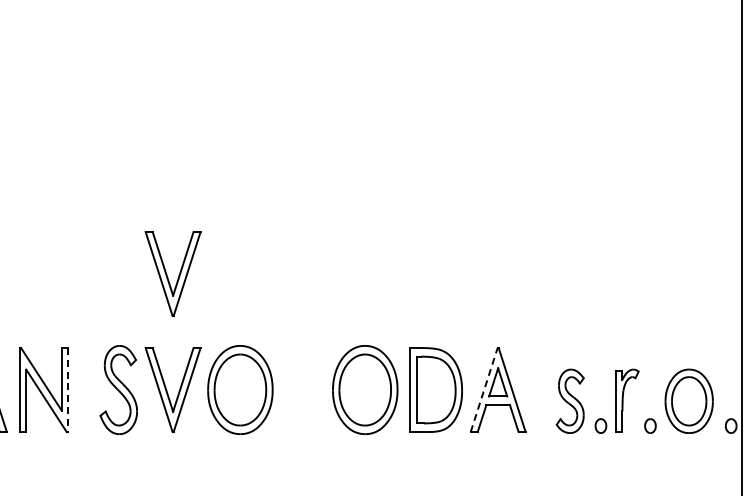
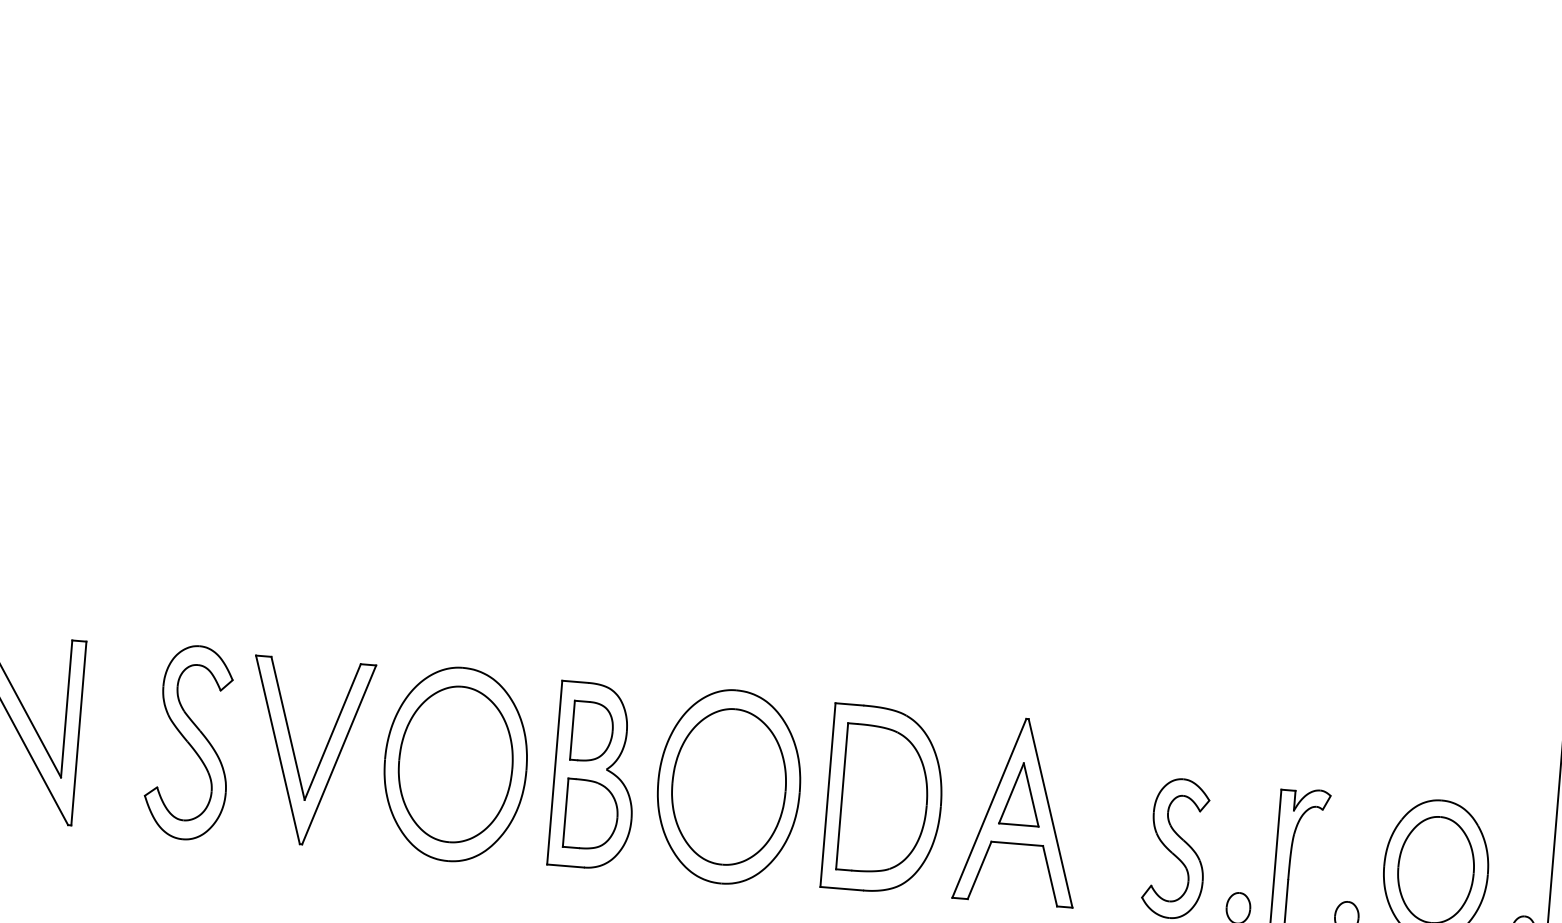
part: (172, 273) -> (328, 497), removed
part: (304, 389) -> (596, 774), added
line: (484, 389) -> (990, 807), dashed -> solid
line: (68, 390) -> (79, 734), dashed -> solid

